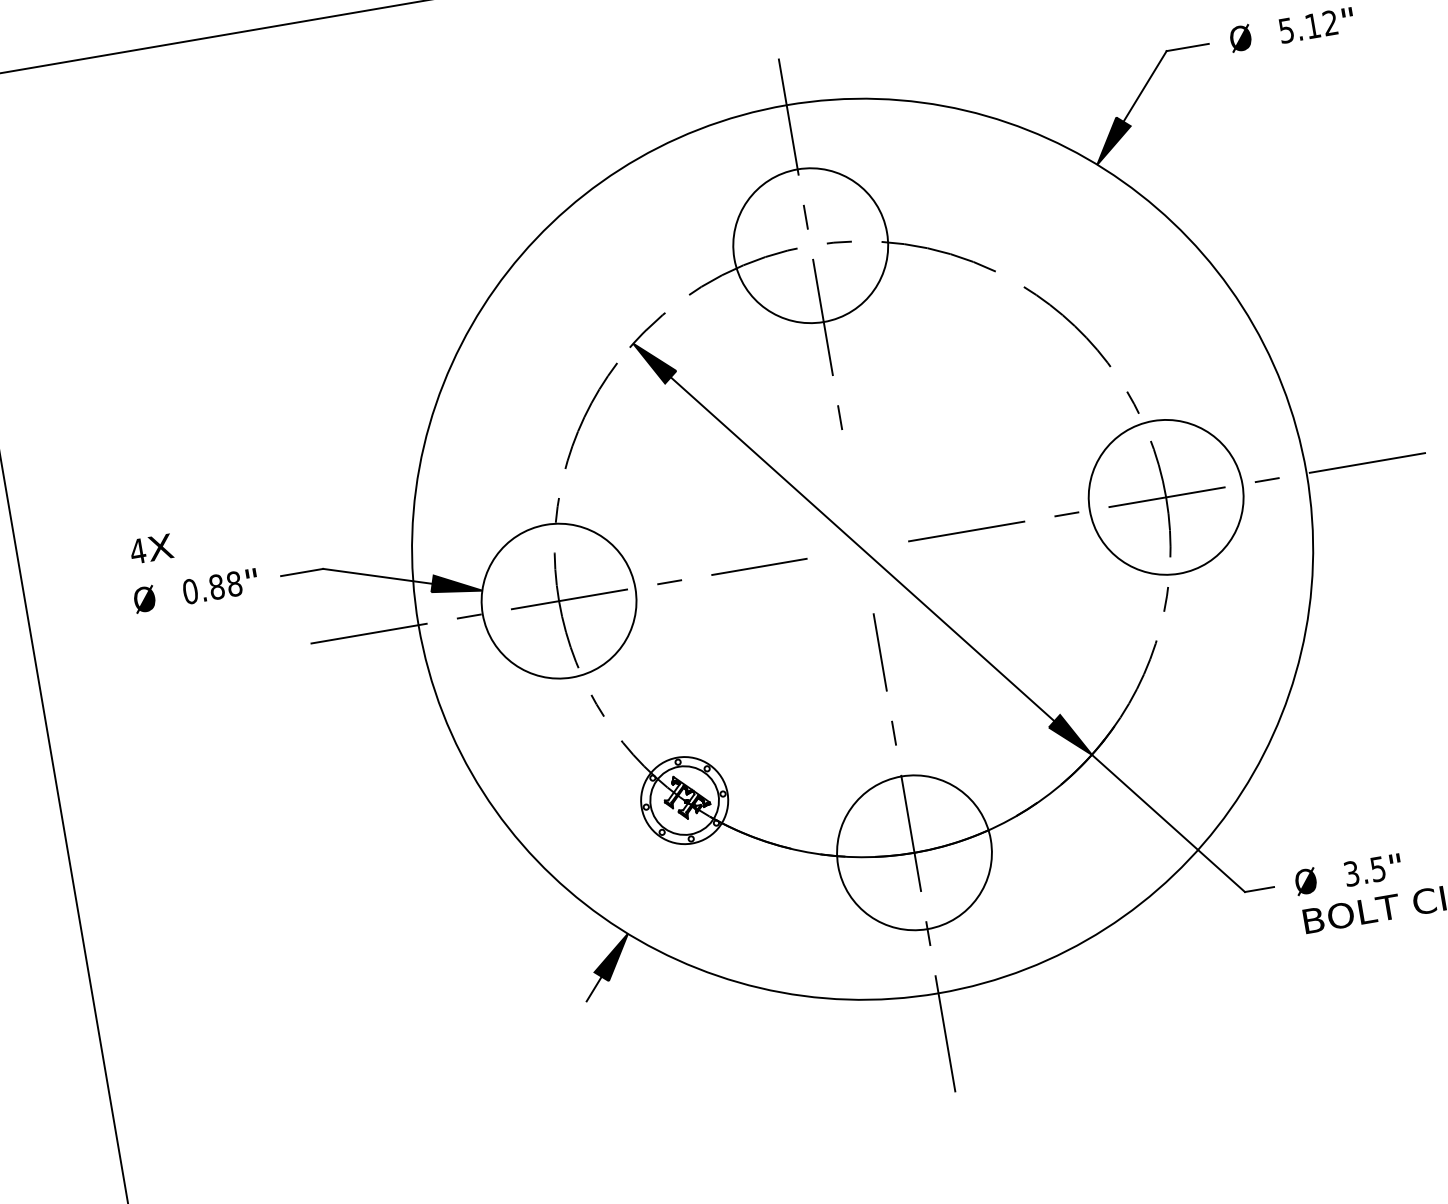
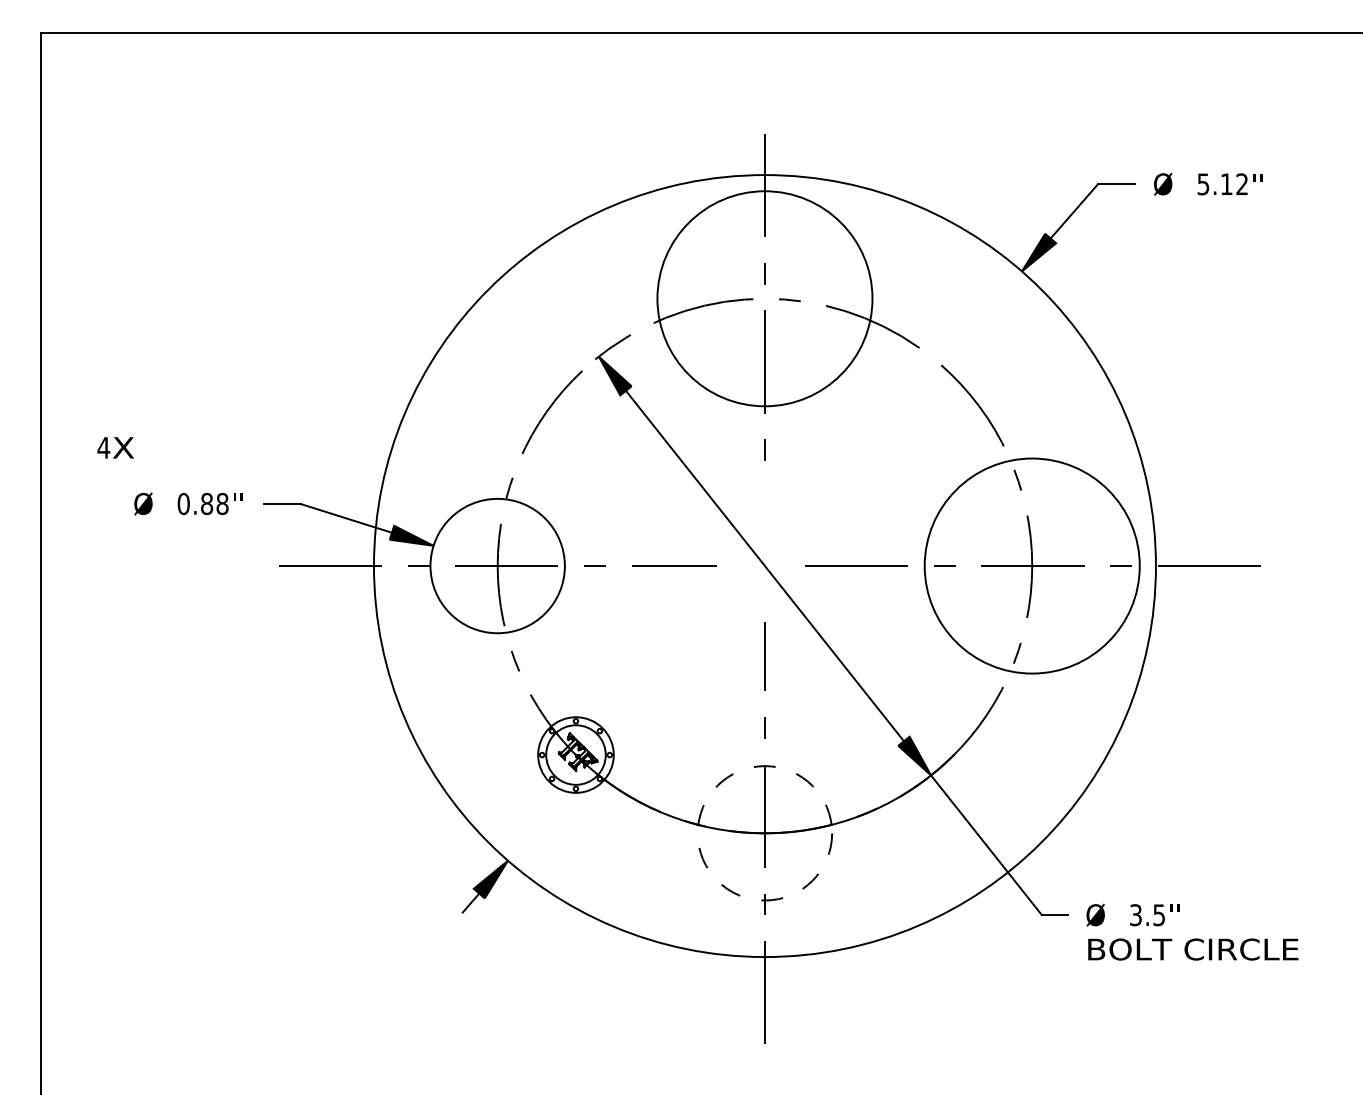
circle: (810, 245) -> (764, 298), size x1.6
circle: (1166, 496) -> (1032, 565), size x1.6
text: (151, 548) -> (115, 447), moved
circle: (914, 853) -> (764, 833), solid -> dashed

